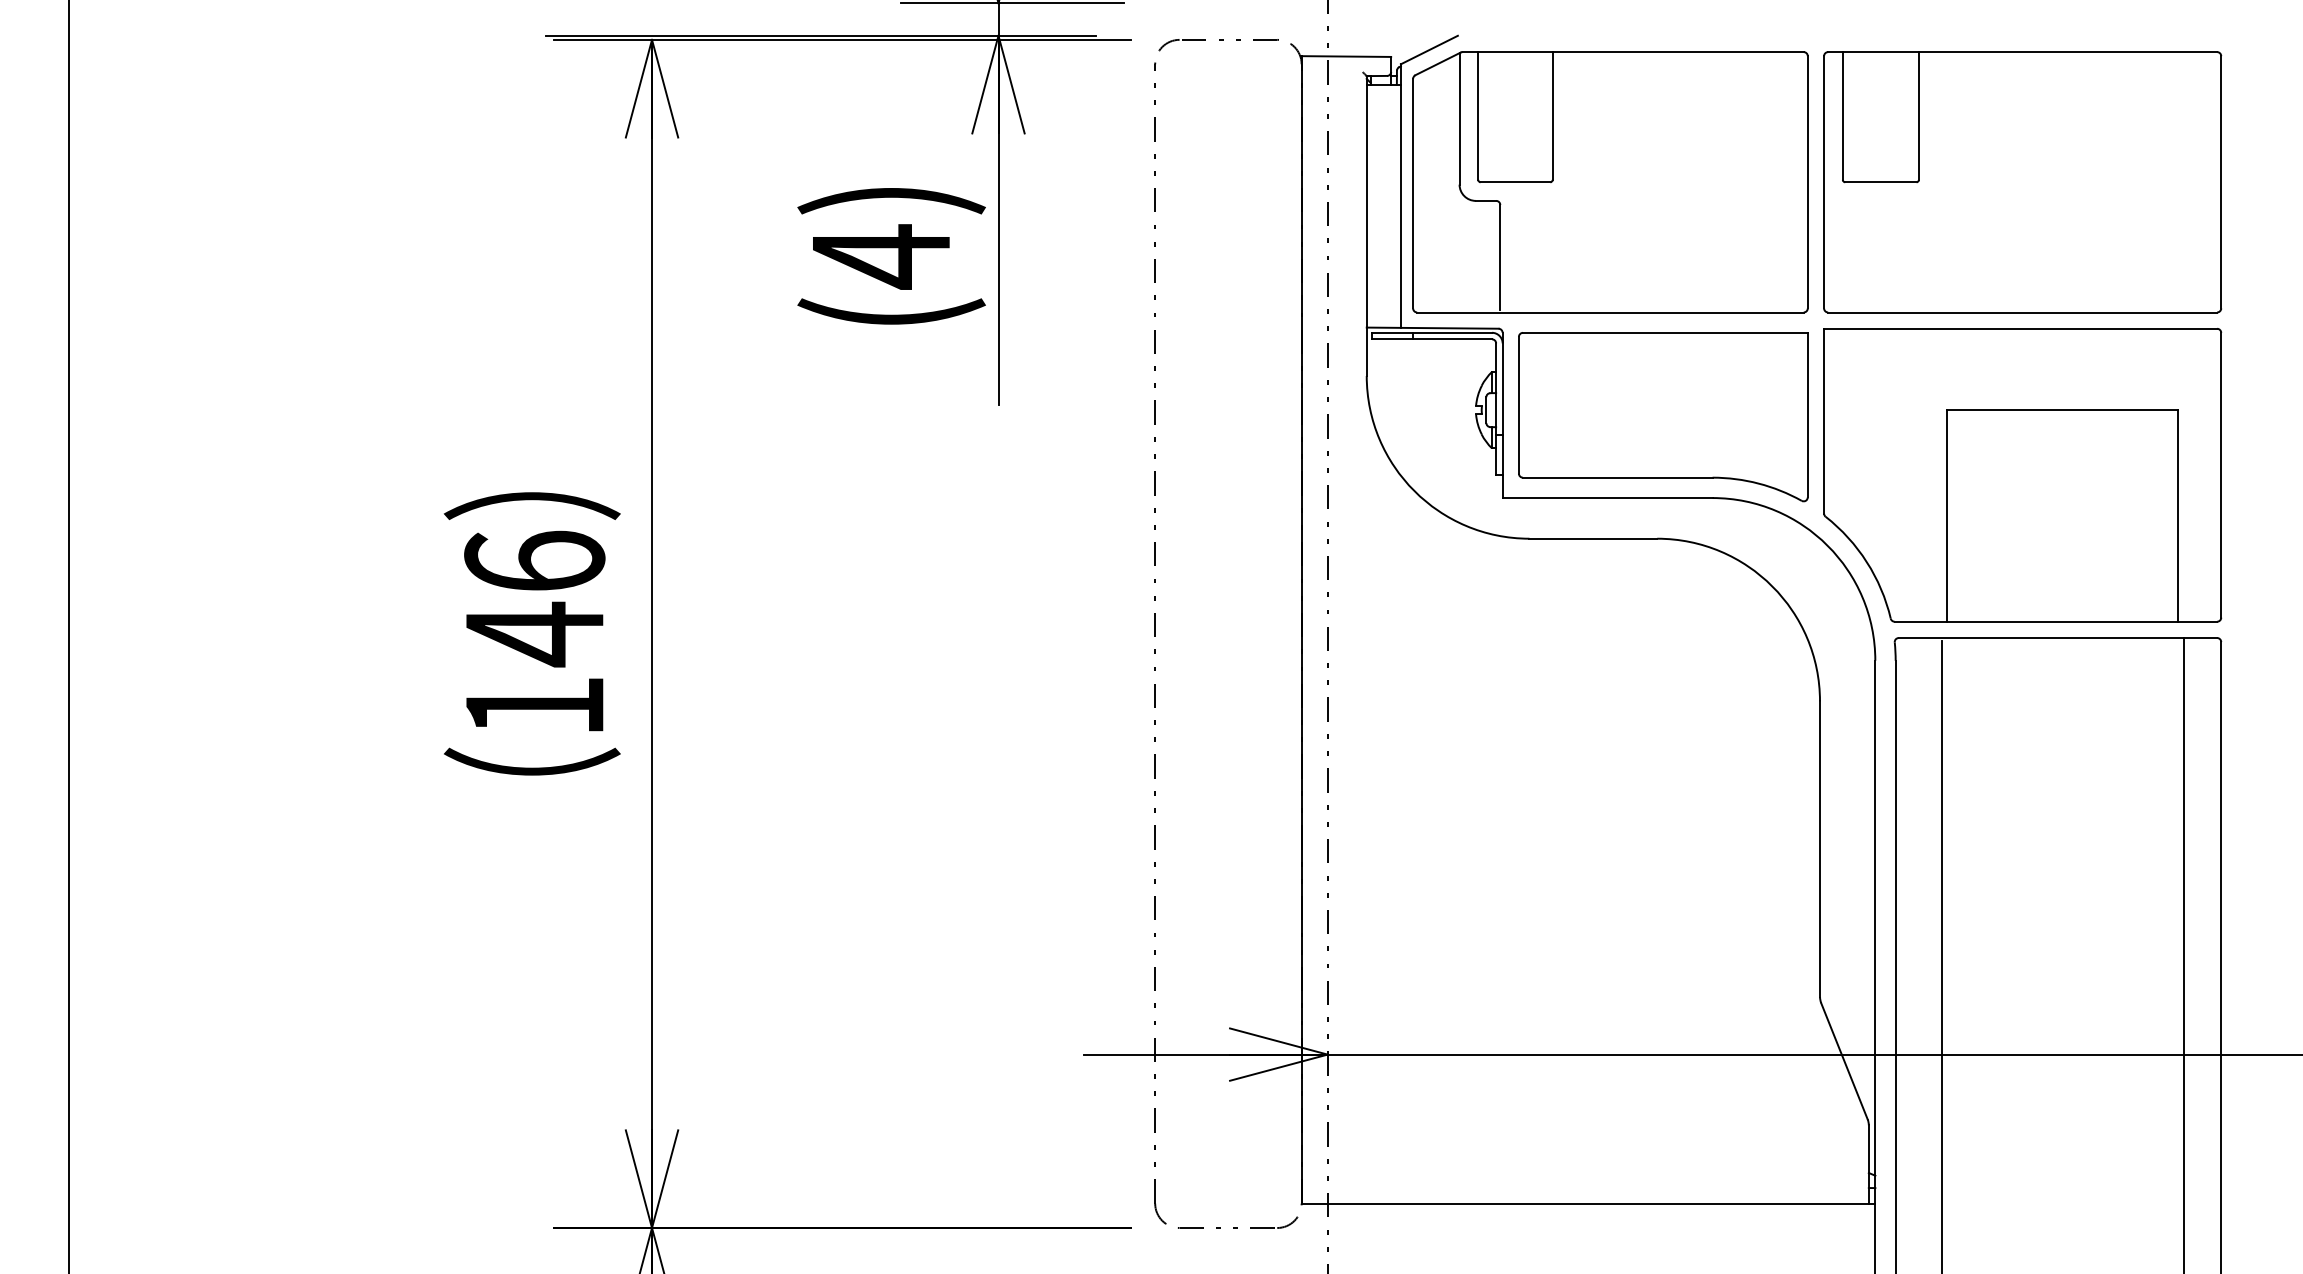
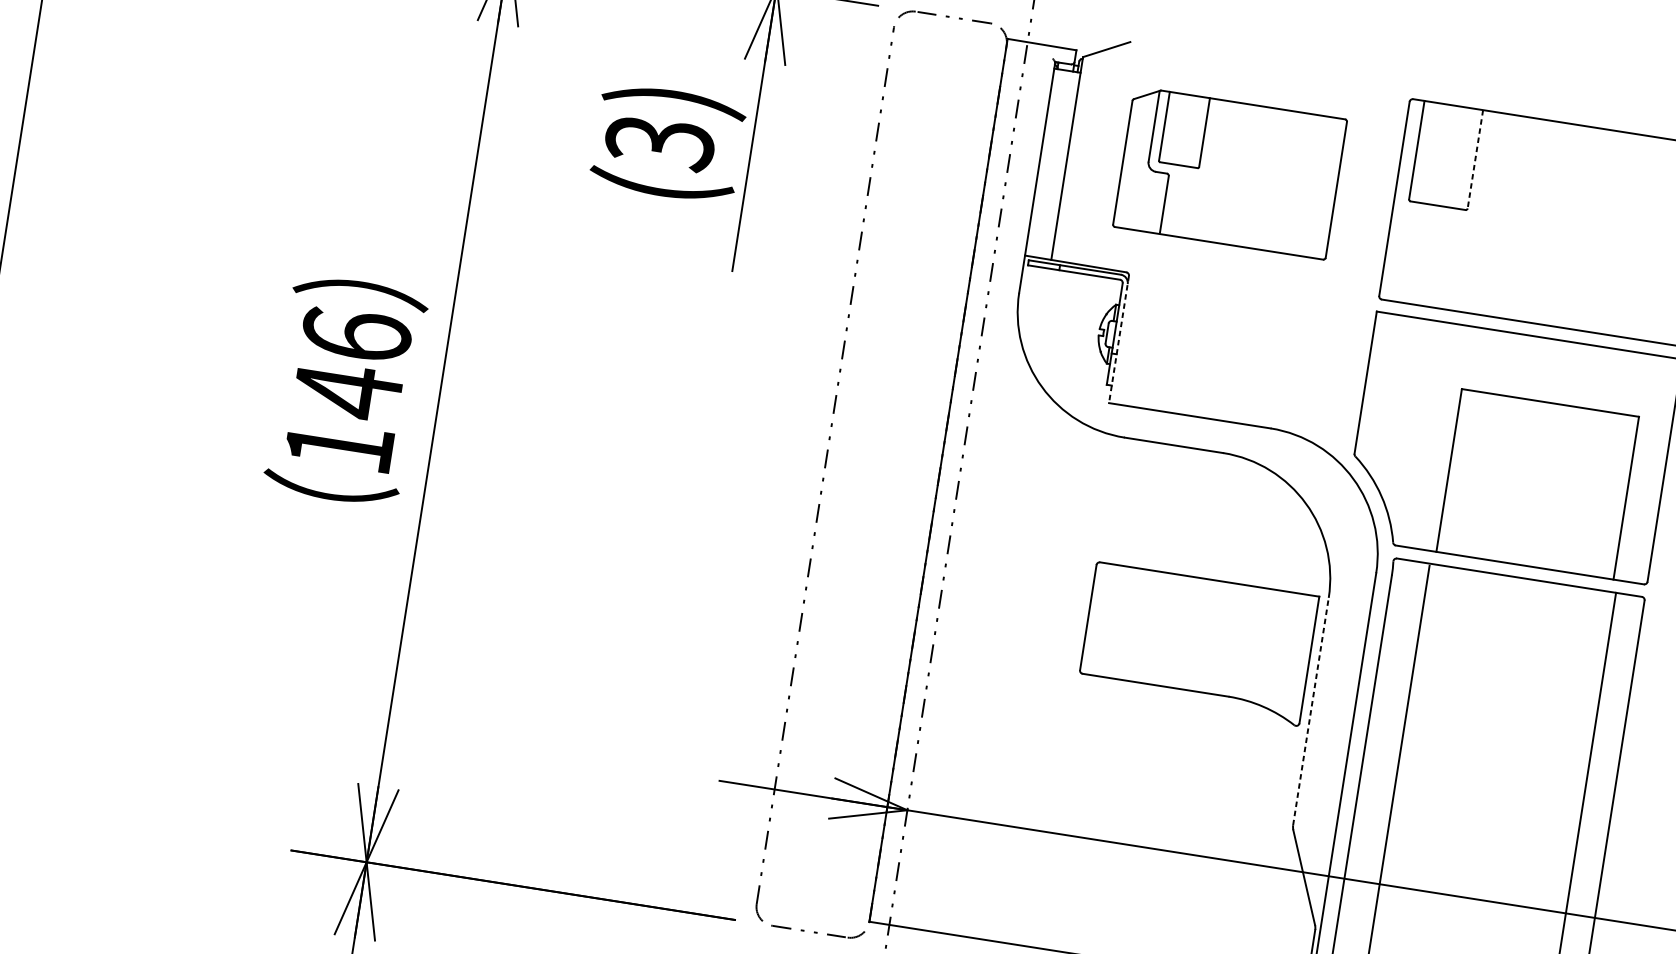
line: (1918, 115) -> (1475, 158), solid -> dashed
part: (1610, 182) -> (1230, 173), size x0.7
text: (880, 256) -> (659, 142), (4) -> (3)
line: (1502, 415) -> (1118, 339), solid -> dashed
part: (1663, 417) -> (1198, 644), moved
line: (1820, 849) -> (1311, 711), solid -> dashed

